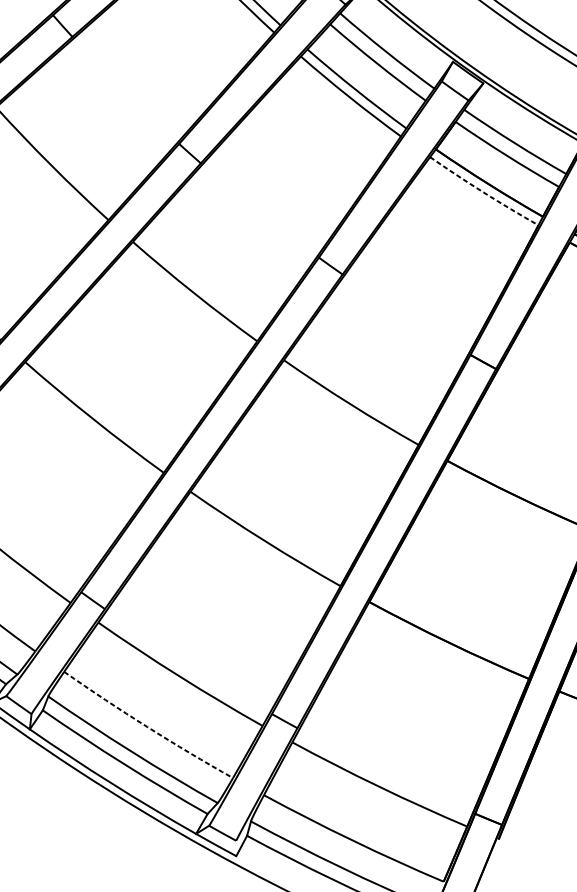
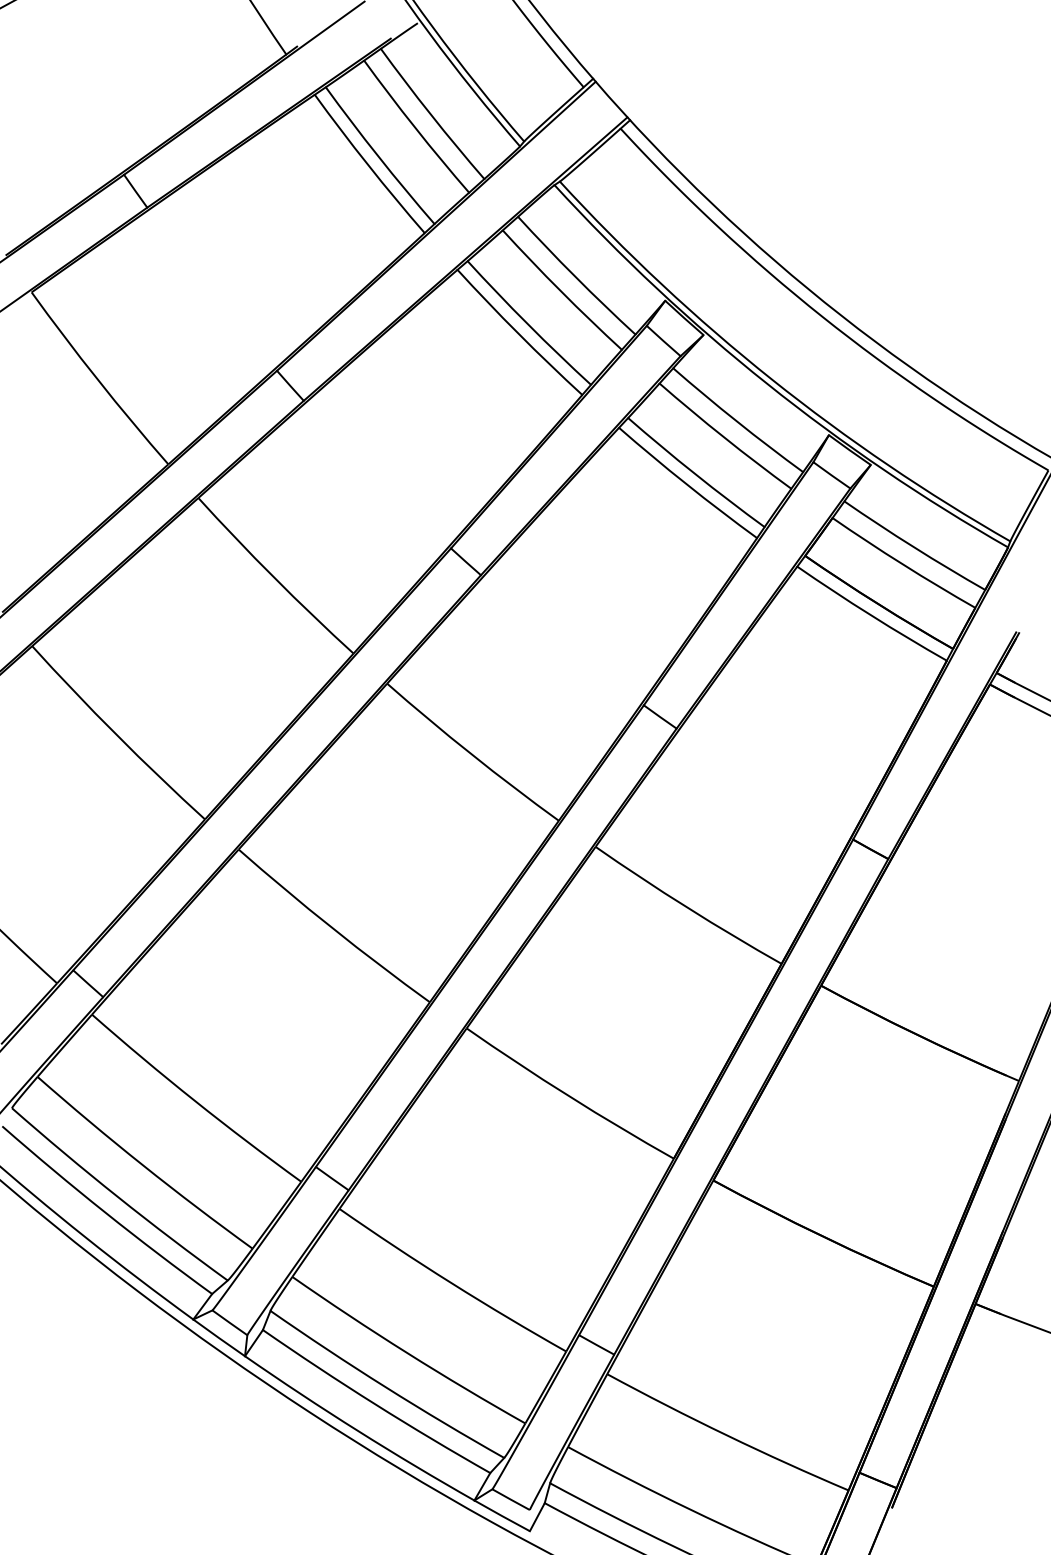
arc: (483, 192) -> (871, 615), dashed -> solid
arc: (147, 726) -> (407, 1352), dashed -> solid

